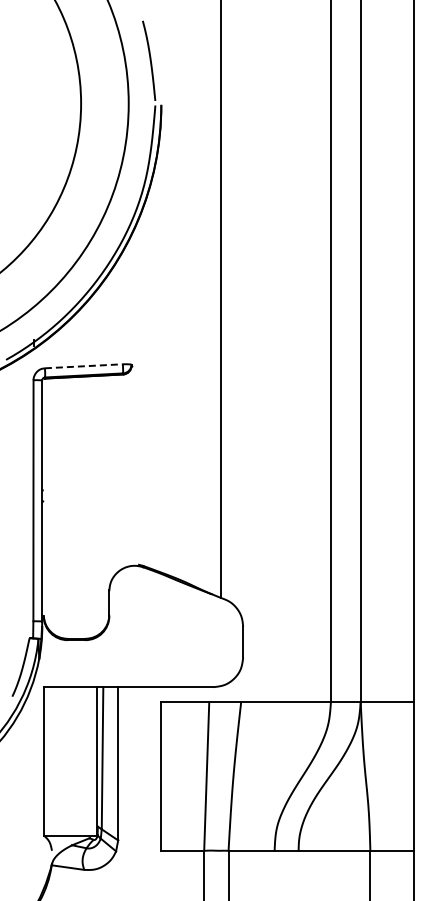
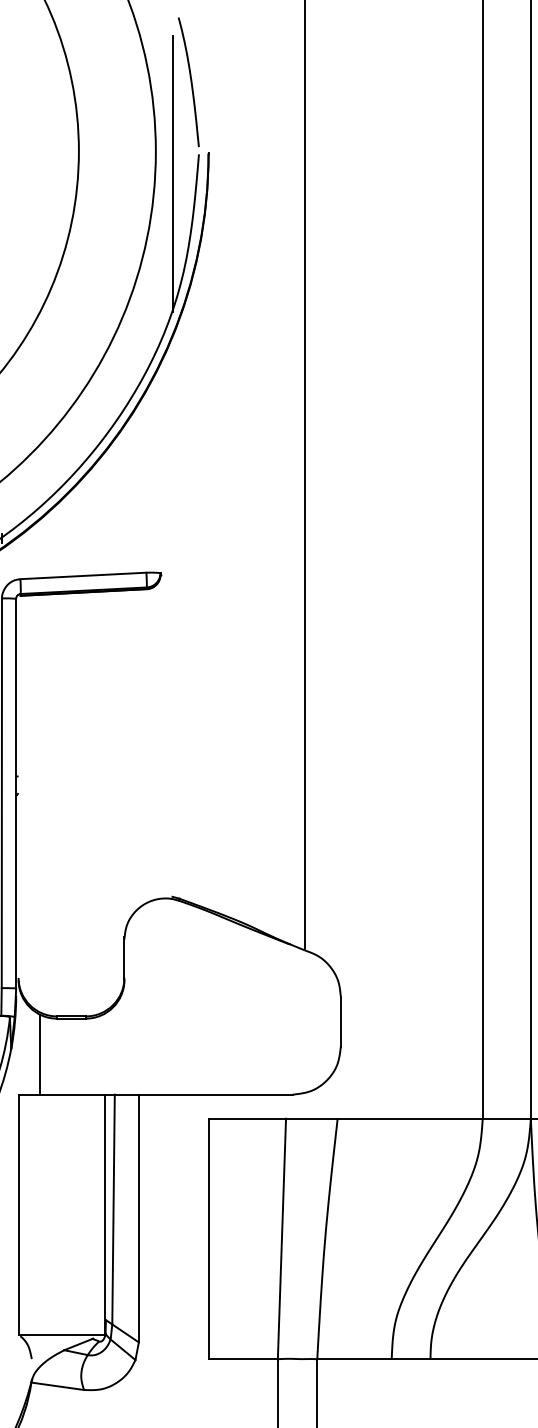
line: (139, 117) -> (173, 173), added
line: (84, 366) -> (84, 576), dashed -> solid
line: (57, 662) -> (40, 1054), added

